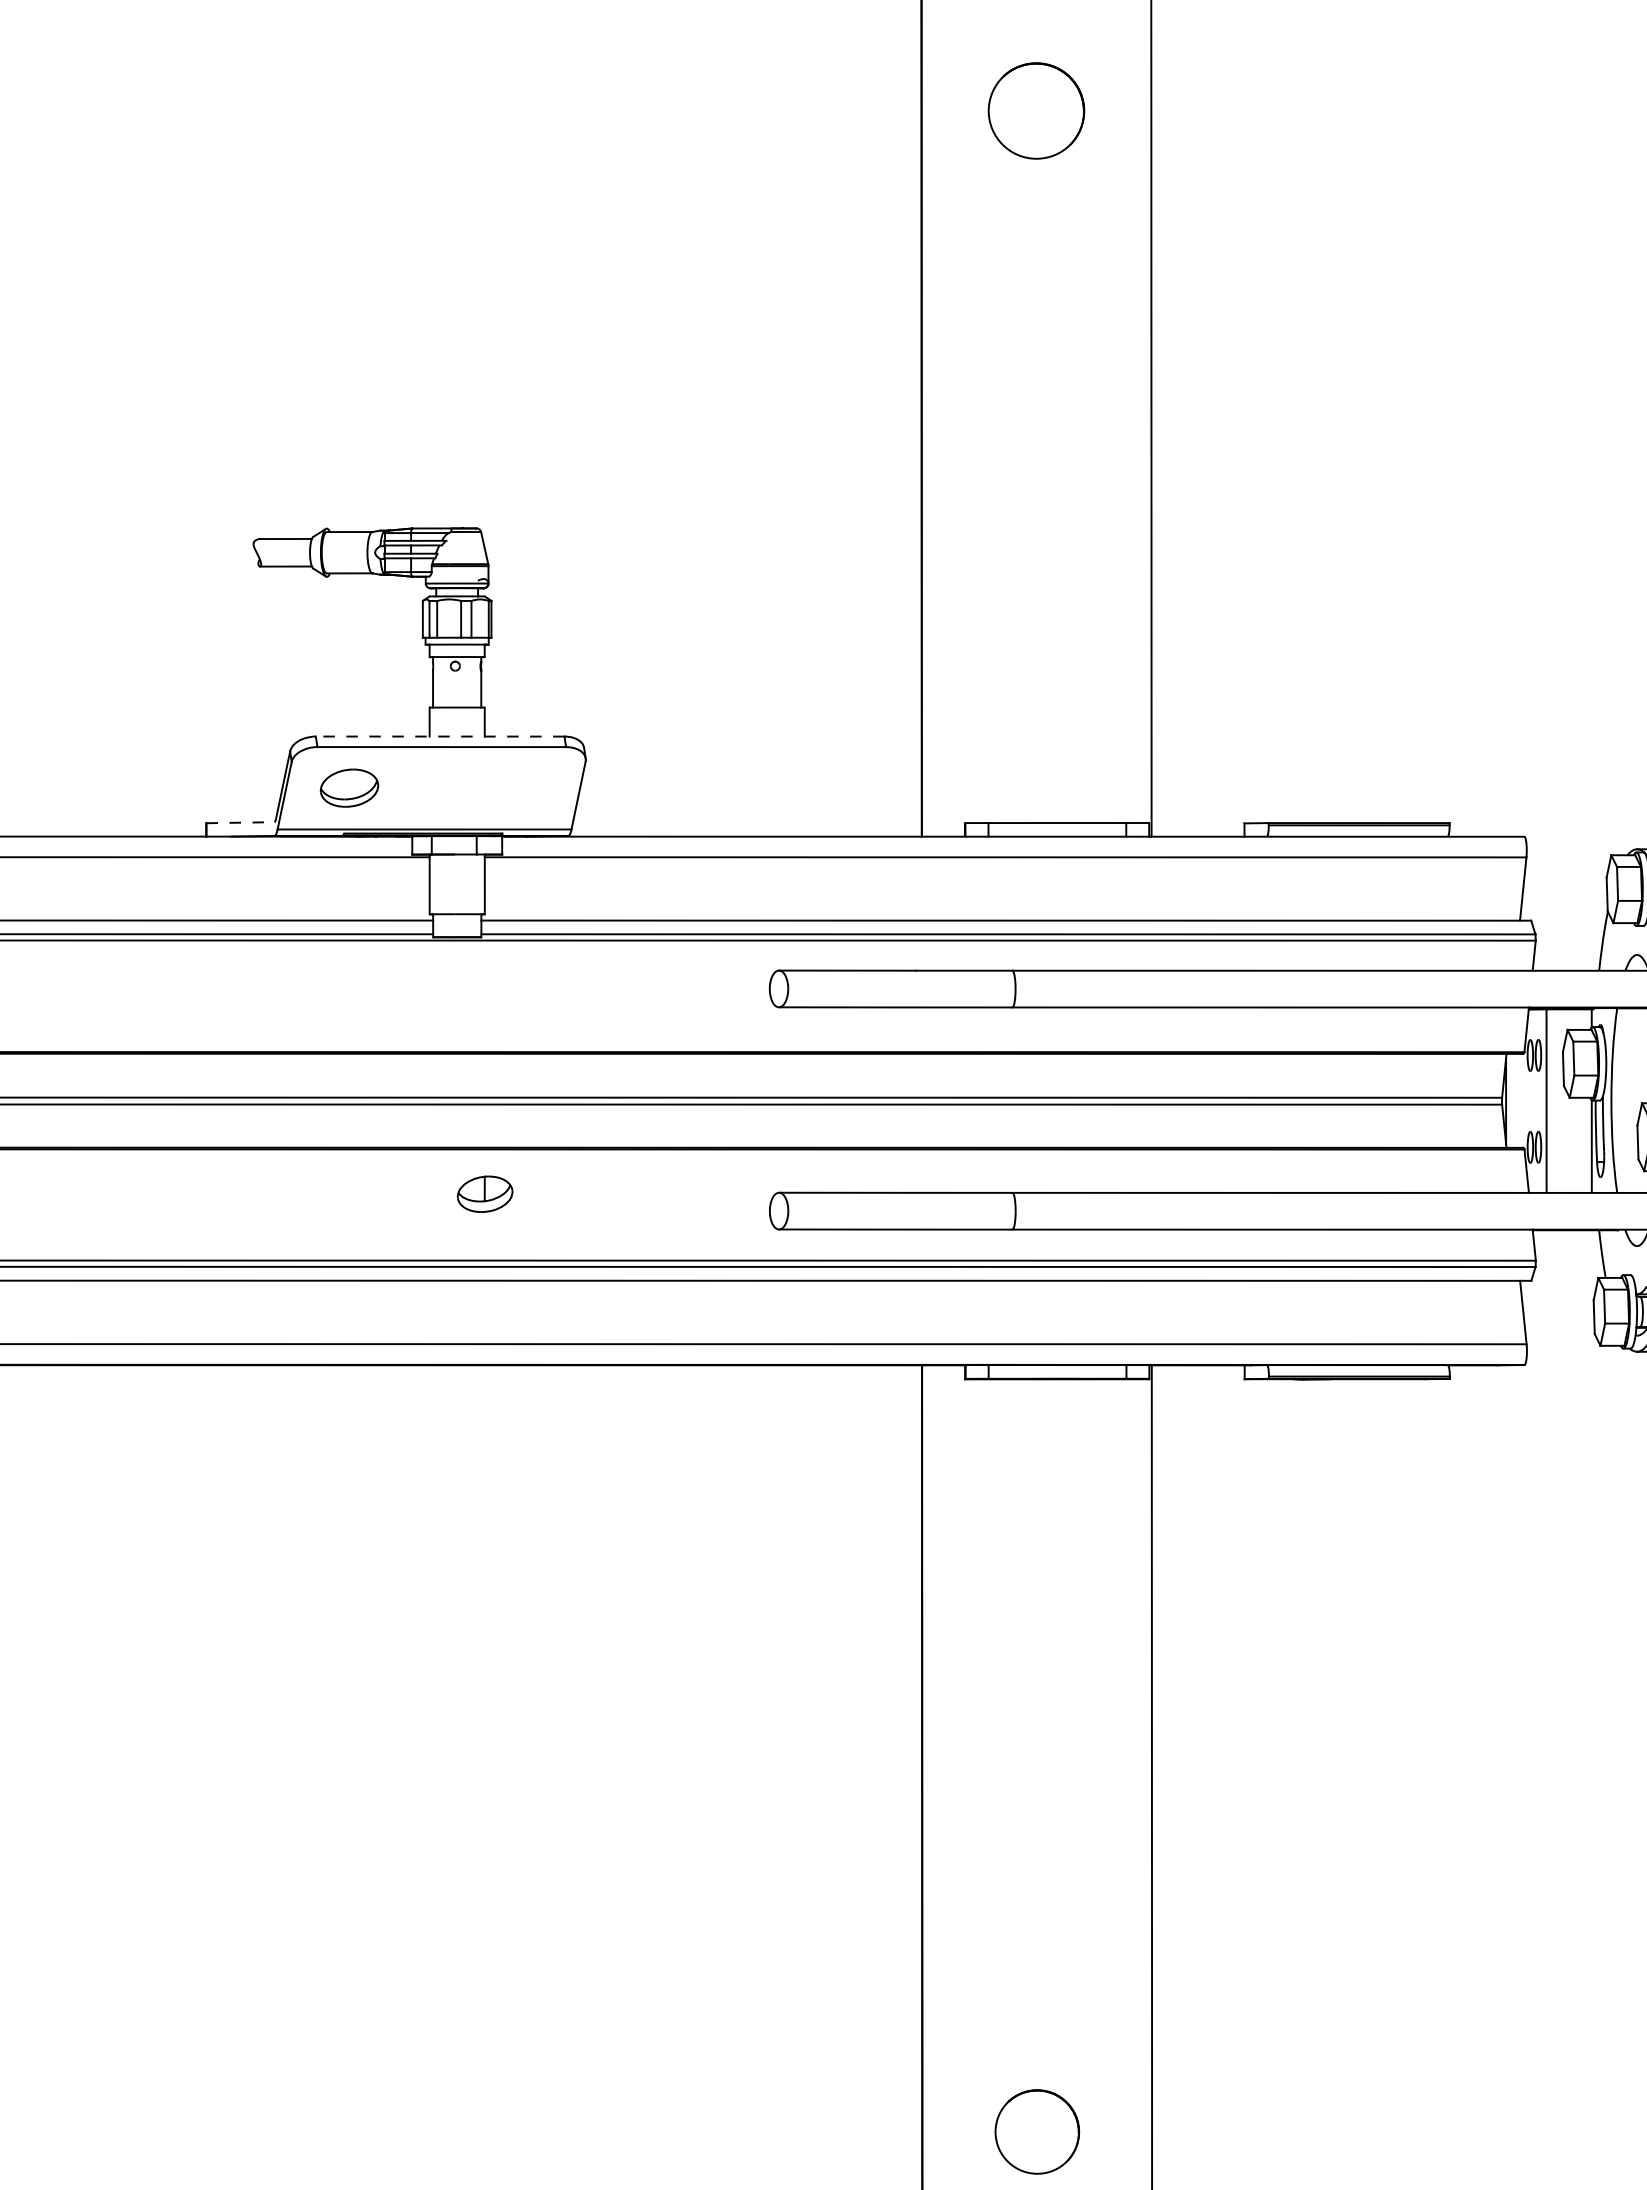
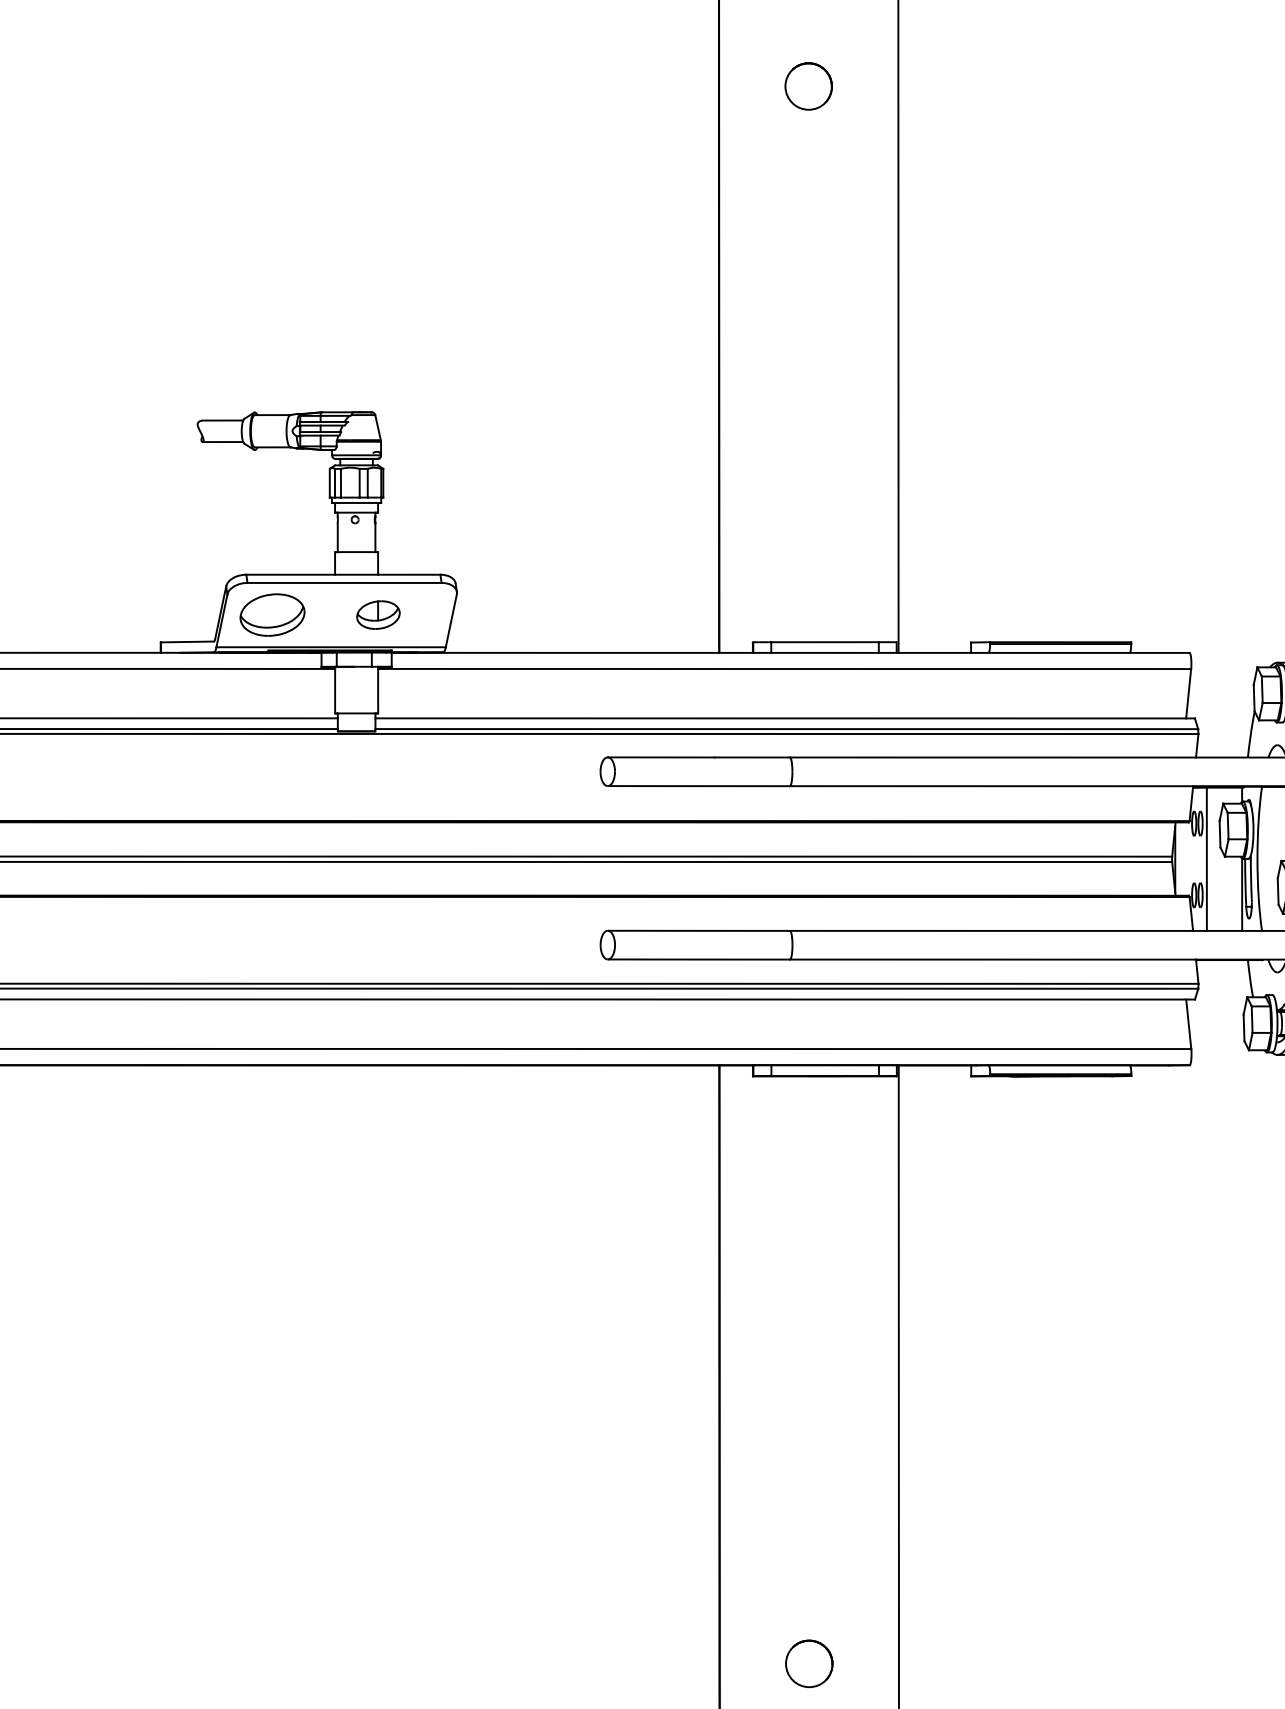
part: (1036, 110) -> (808, 86), size x0.62
line: (439, 736) -> (342, 574), dashed -> solid
part: (349, 787) -> (272, 614), size x1.43
line: (240, 822) -> (187, 641), dashed -> solid
part: (484, 1193) -> (377, 614), moved
circle: (1036, 2131) -> (808, 1663), size x0.71

